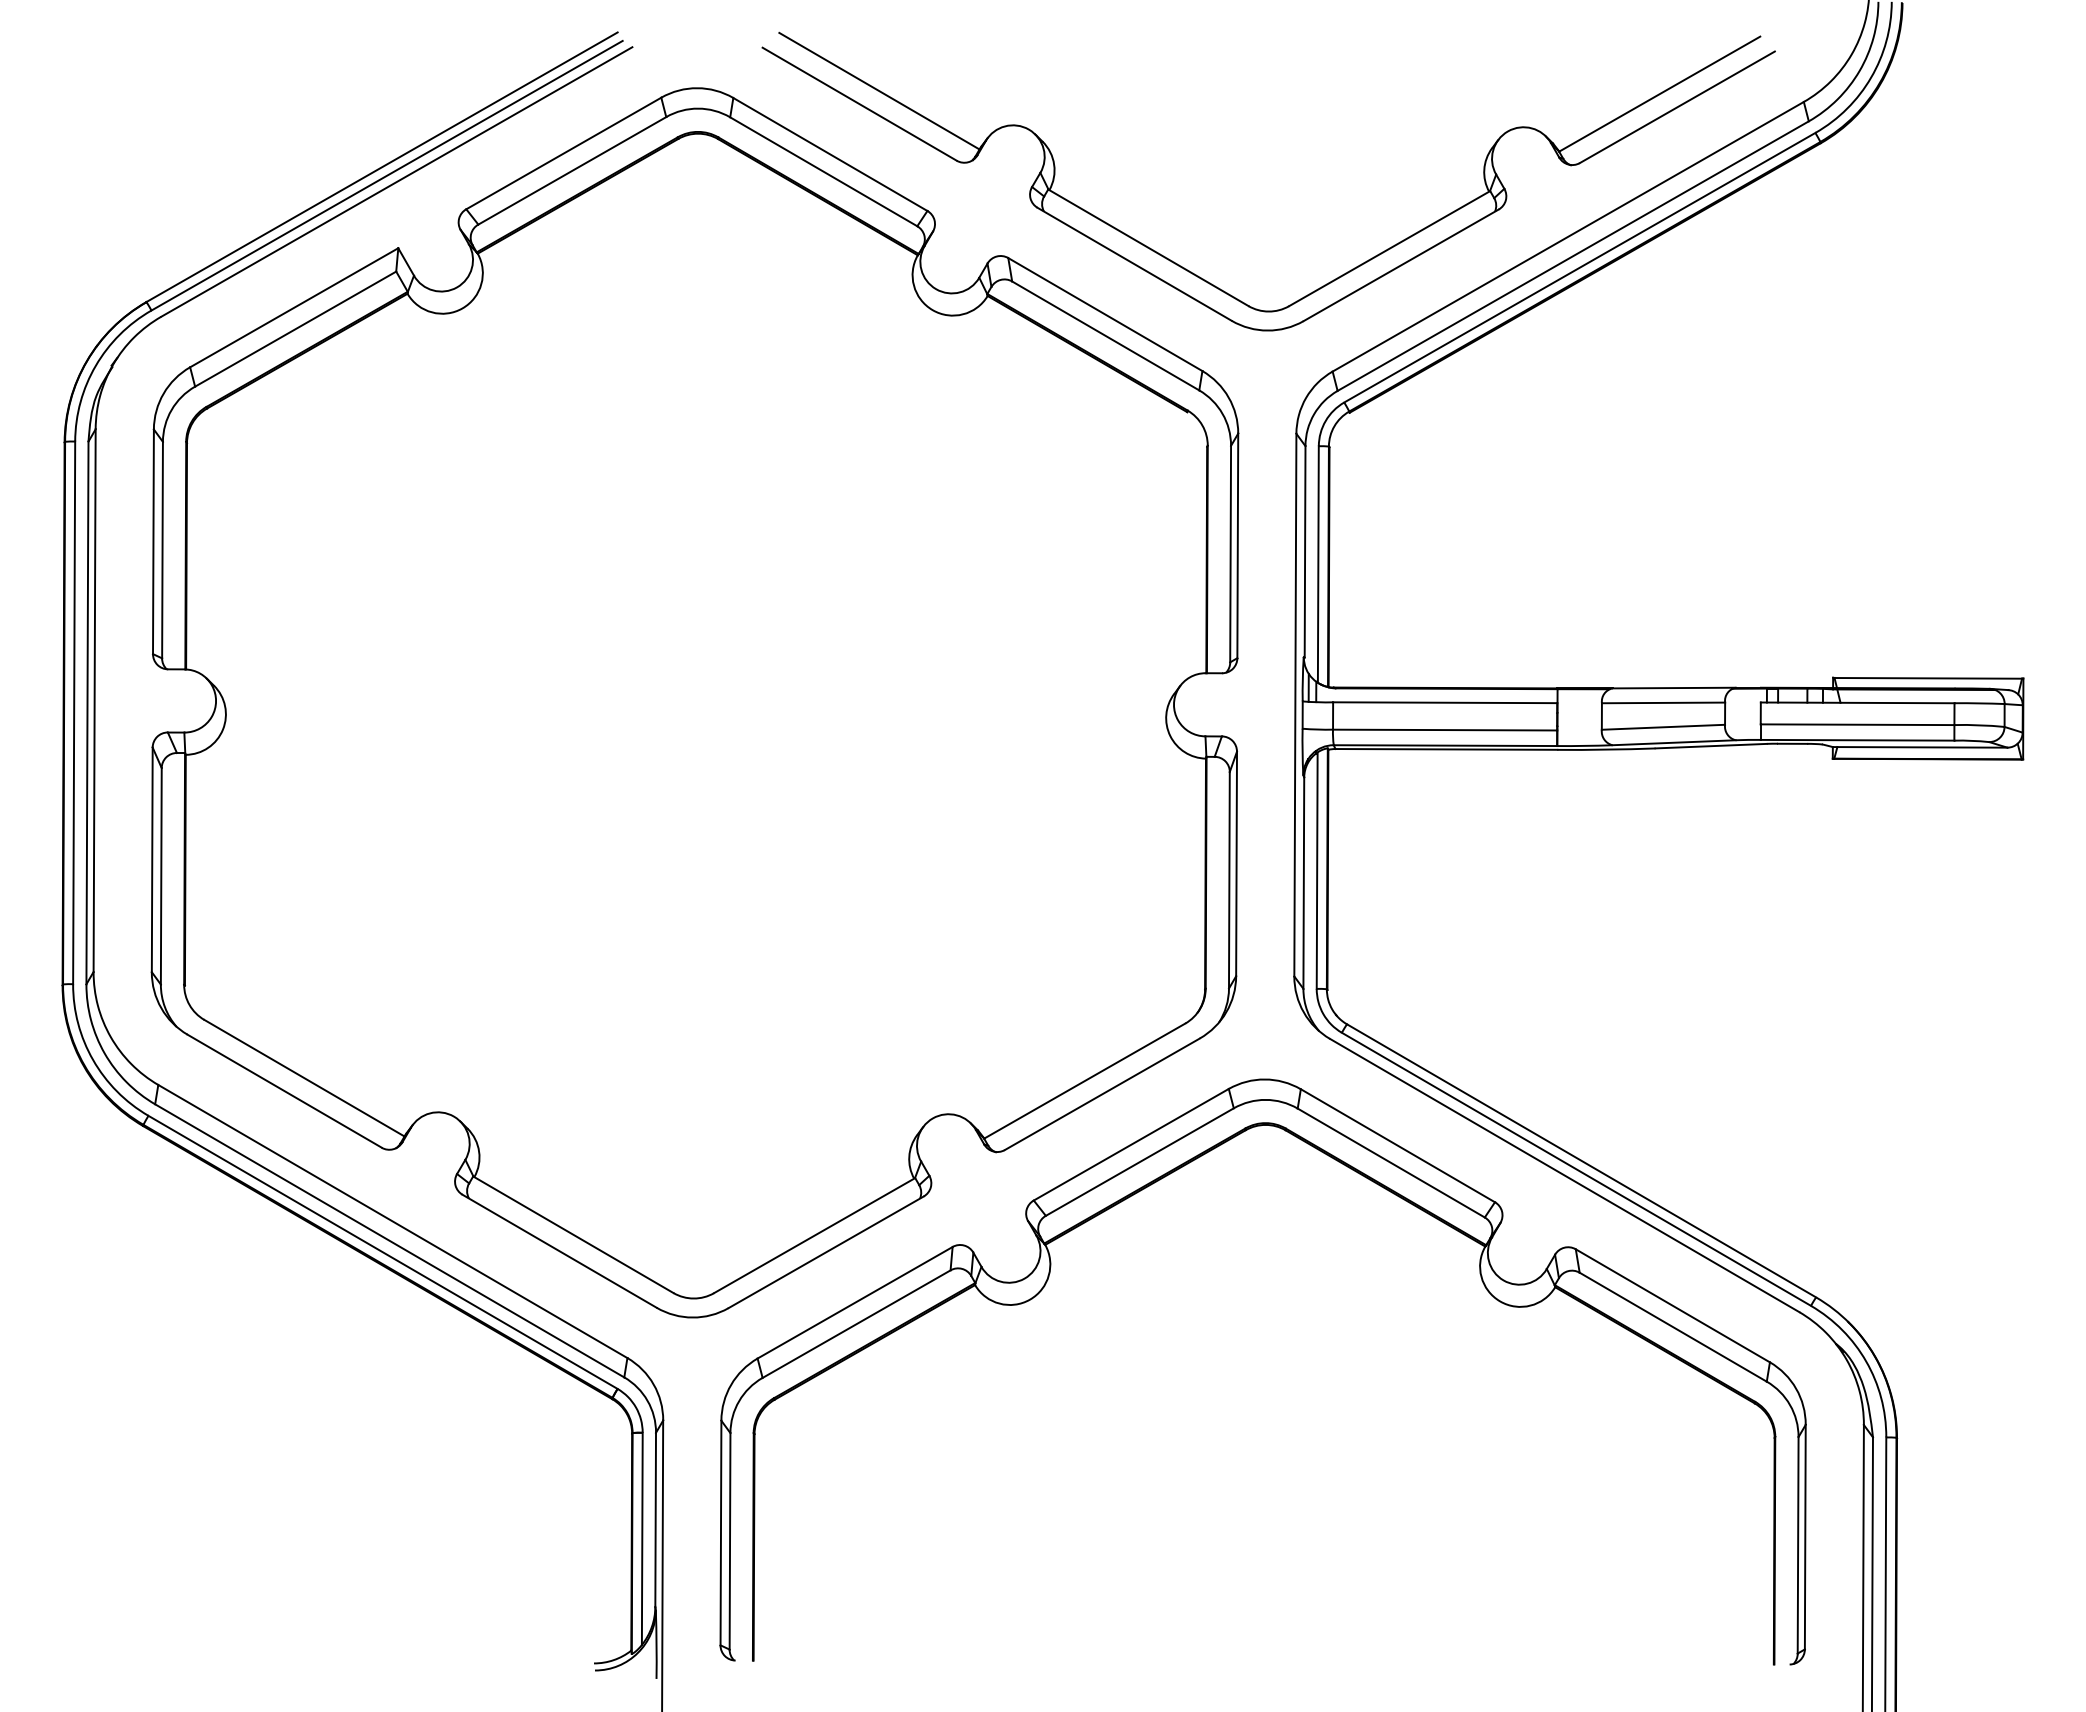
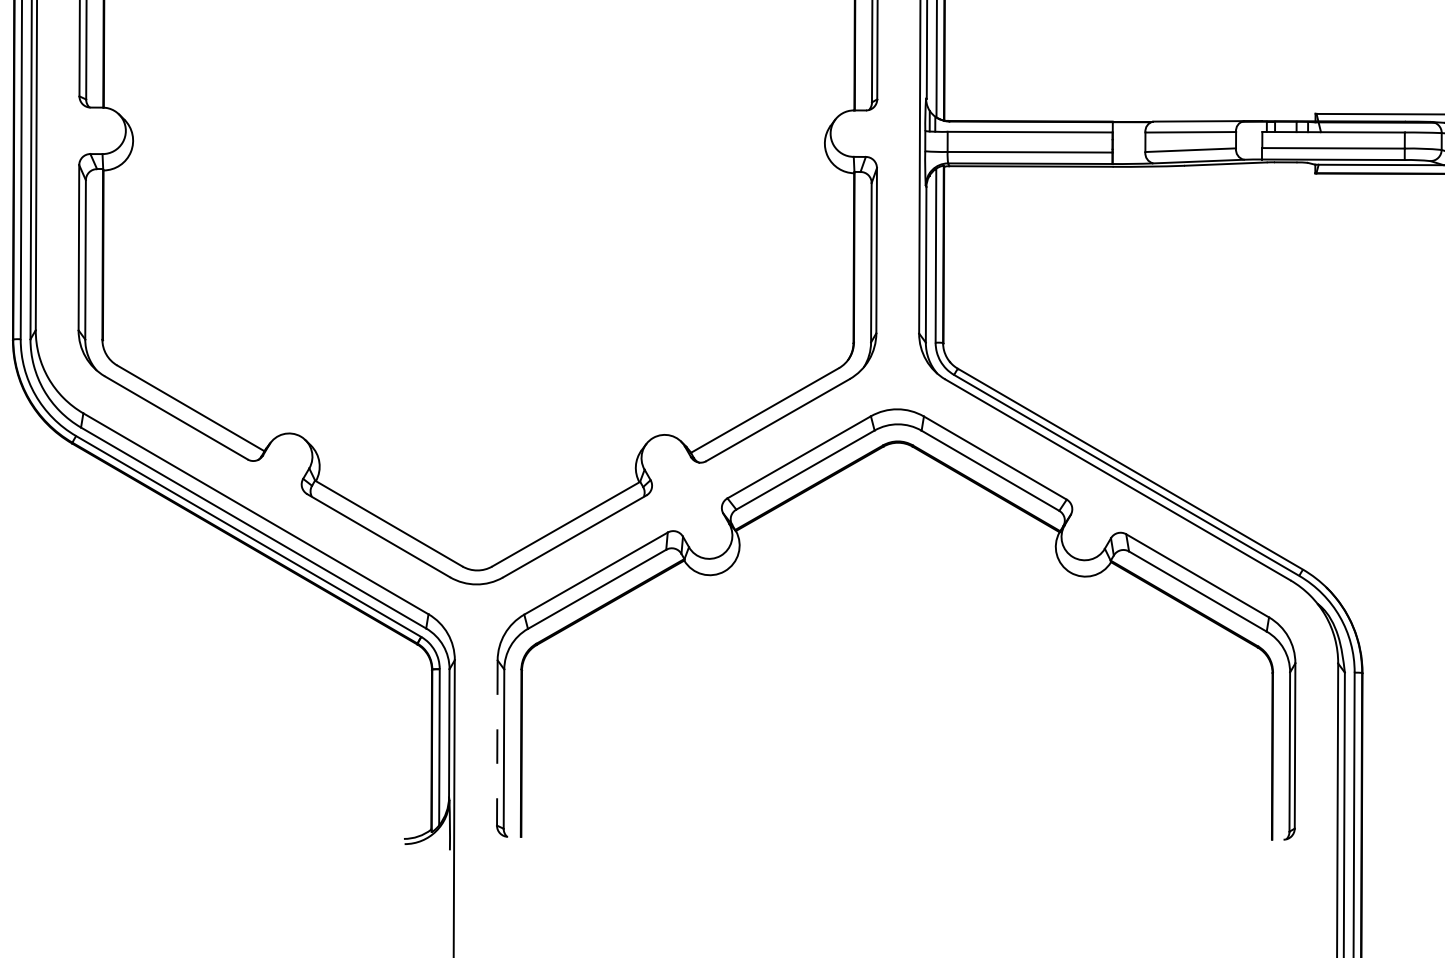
line: (720, 1533) -> (496, 743), solid -> dashed

